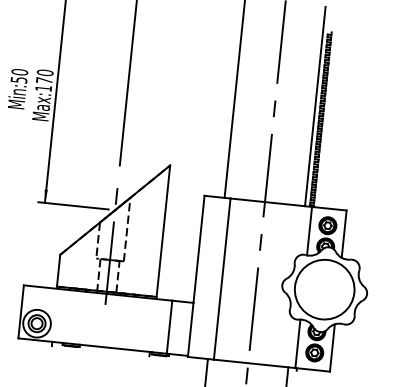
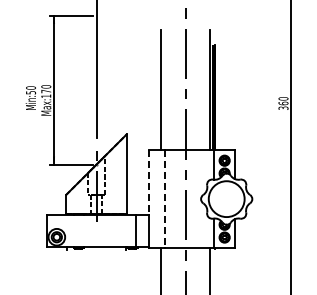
line: (199, 250) -> (149, 183), solid -> dashed
line: (221, 279) -> (164, 199), solid -> dashed

